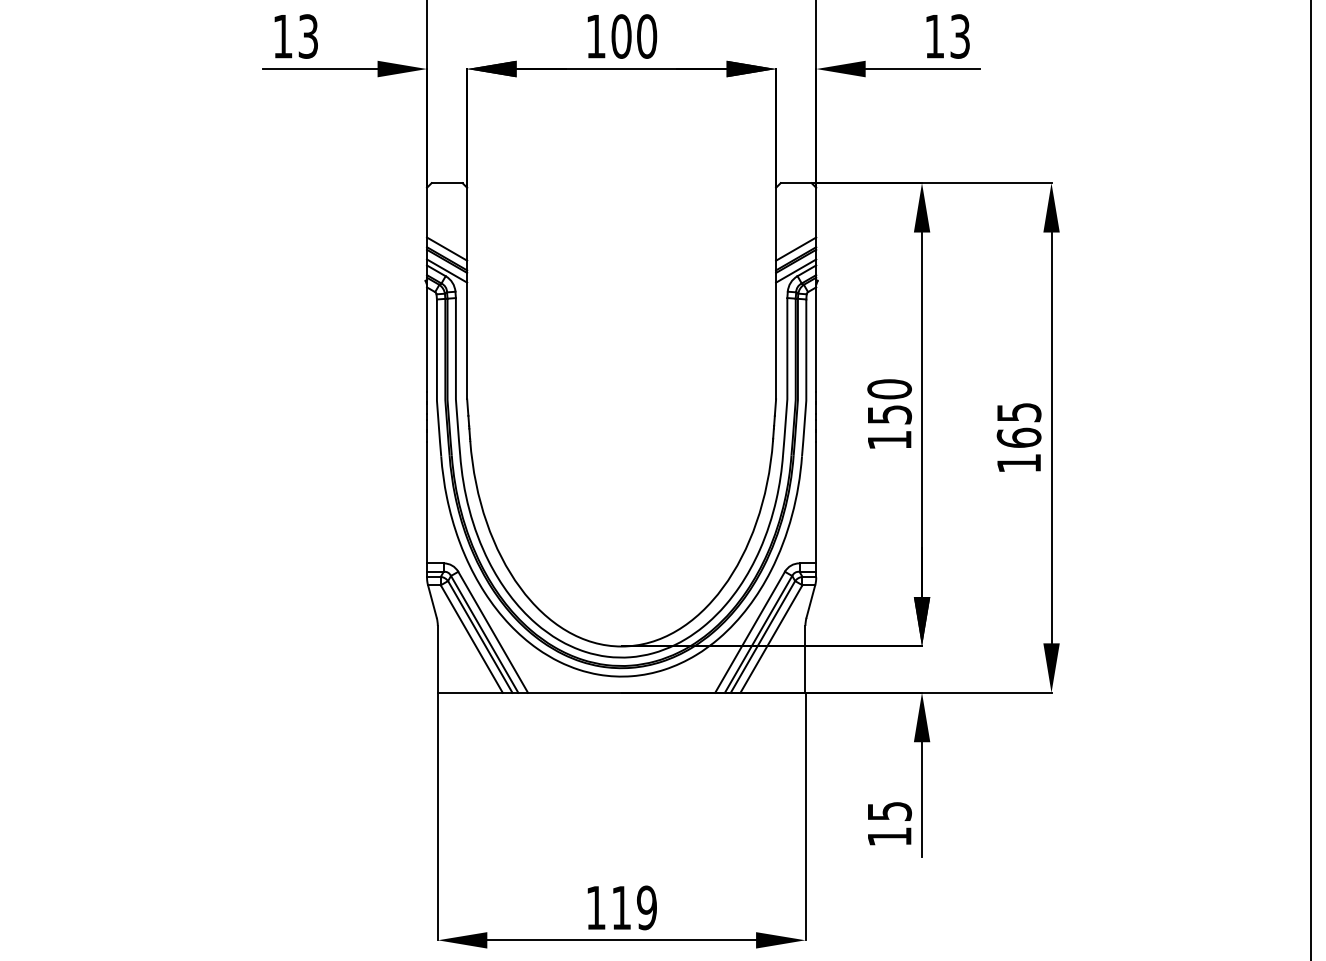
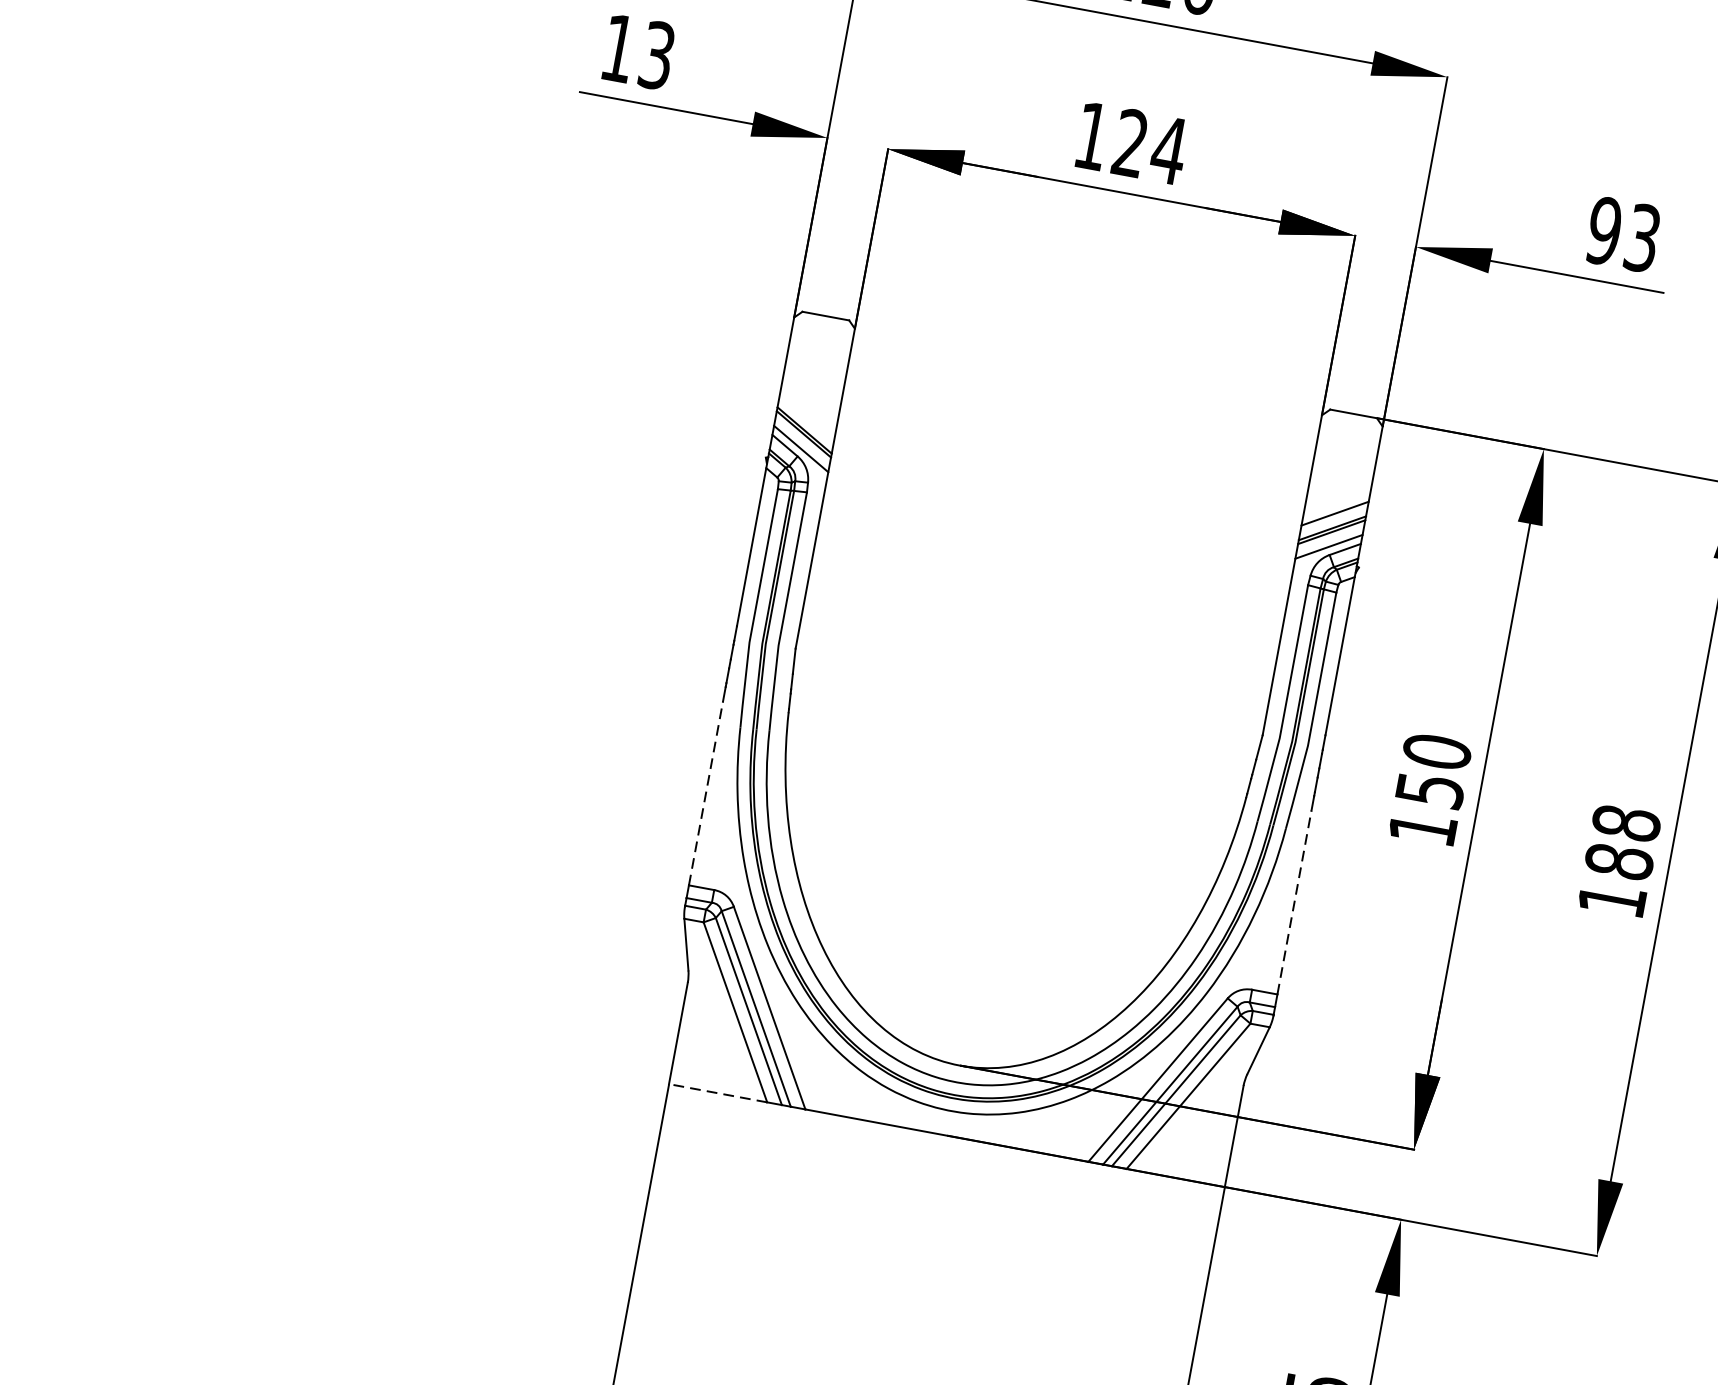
text: (634, 36) -> (1150, 146), 100 -> 124
text: (934, 36) -> (1603, 230), 13 -> 93
line: (447, 248) -> (808, 415), removed
text: (1018, 424) -> (1622, 841), 165 -> 188
line: (427, 502) -> (706, 793), solid -> dashed
line: (816, 502) -> (1294, 902), solid -> dashed
line: (469, 692) -> (716, 1092), solid -> dashed

